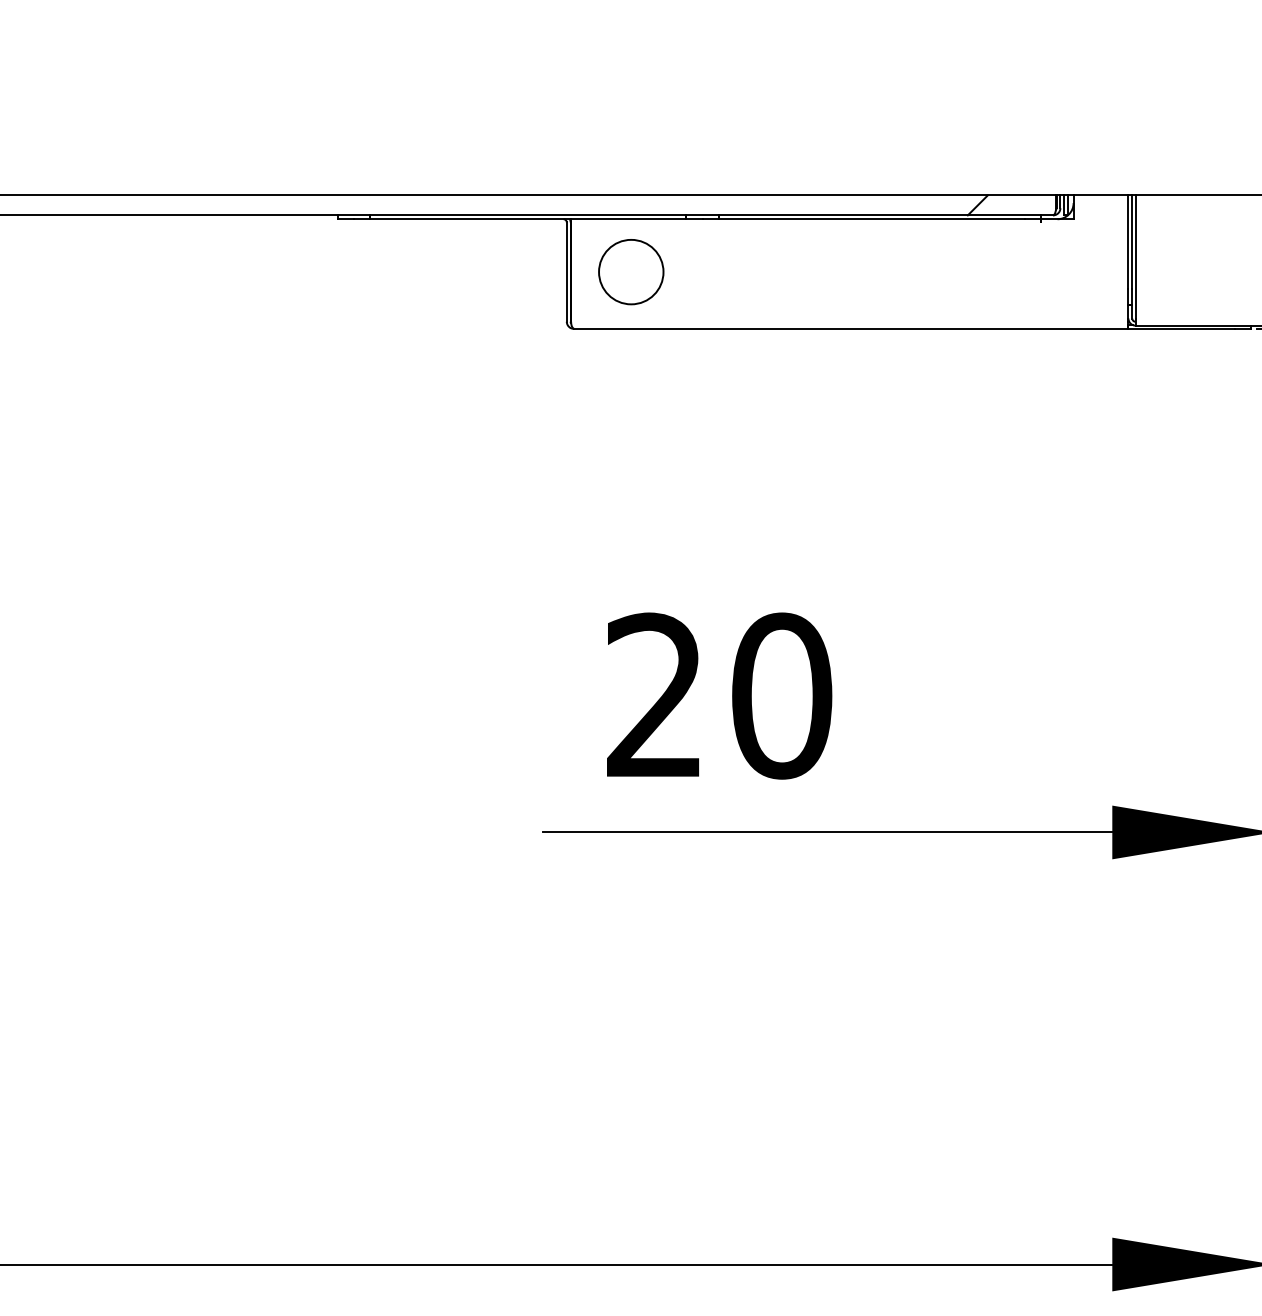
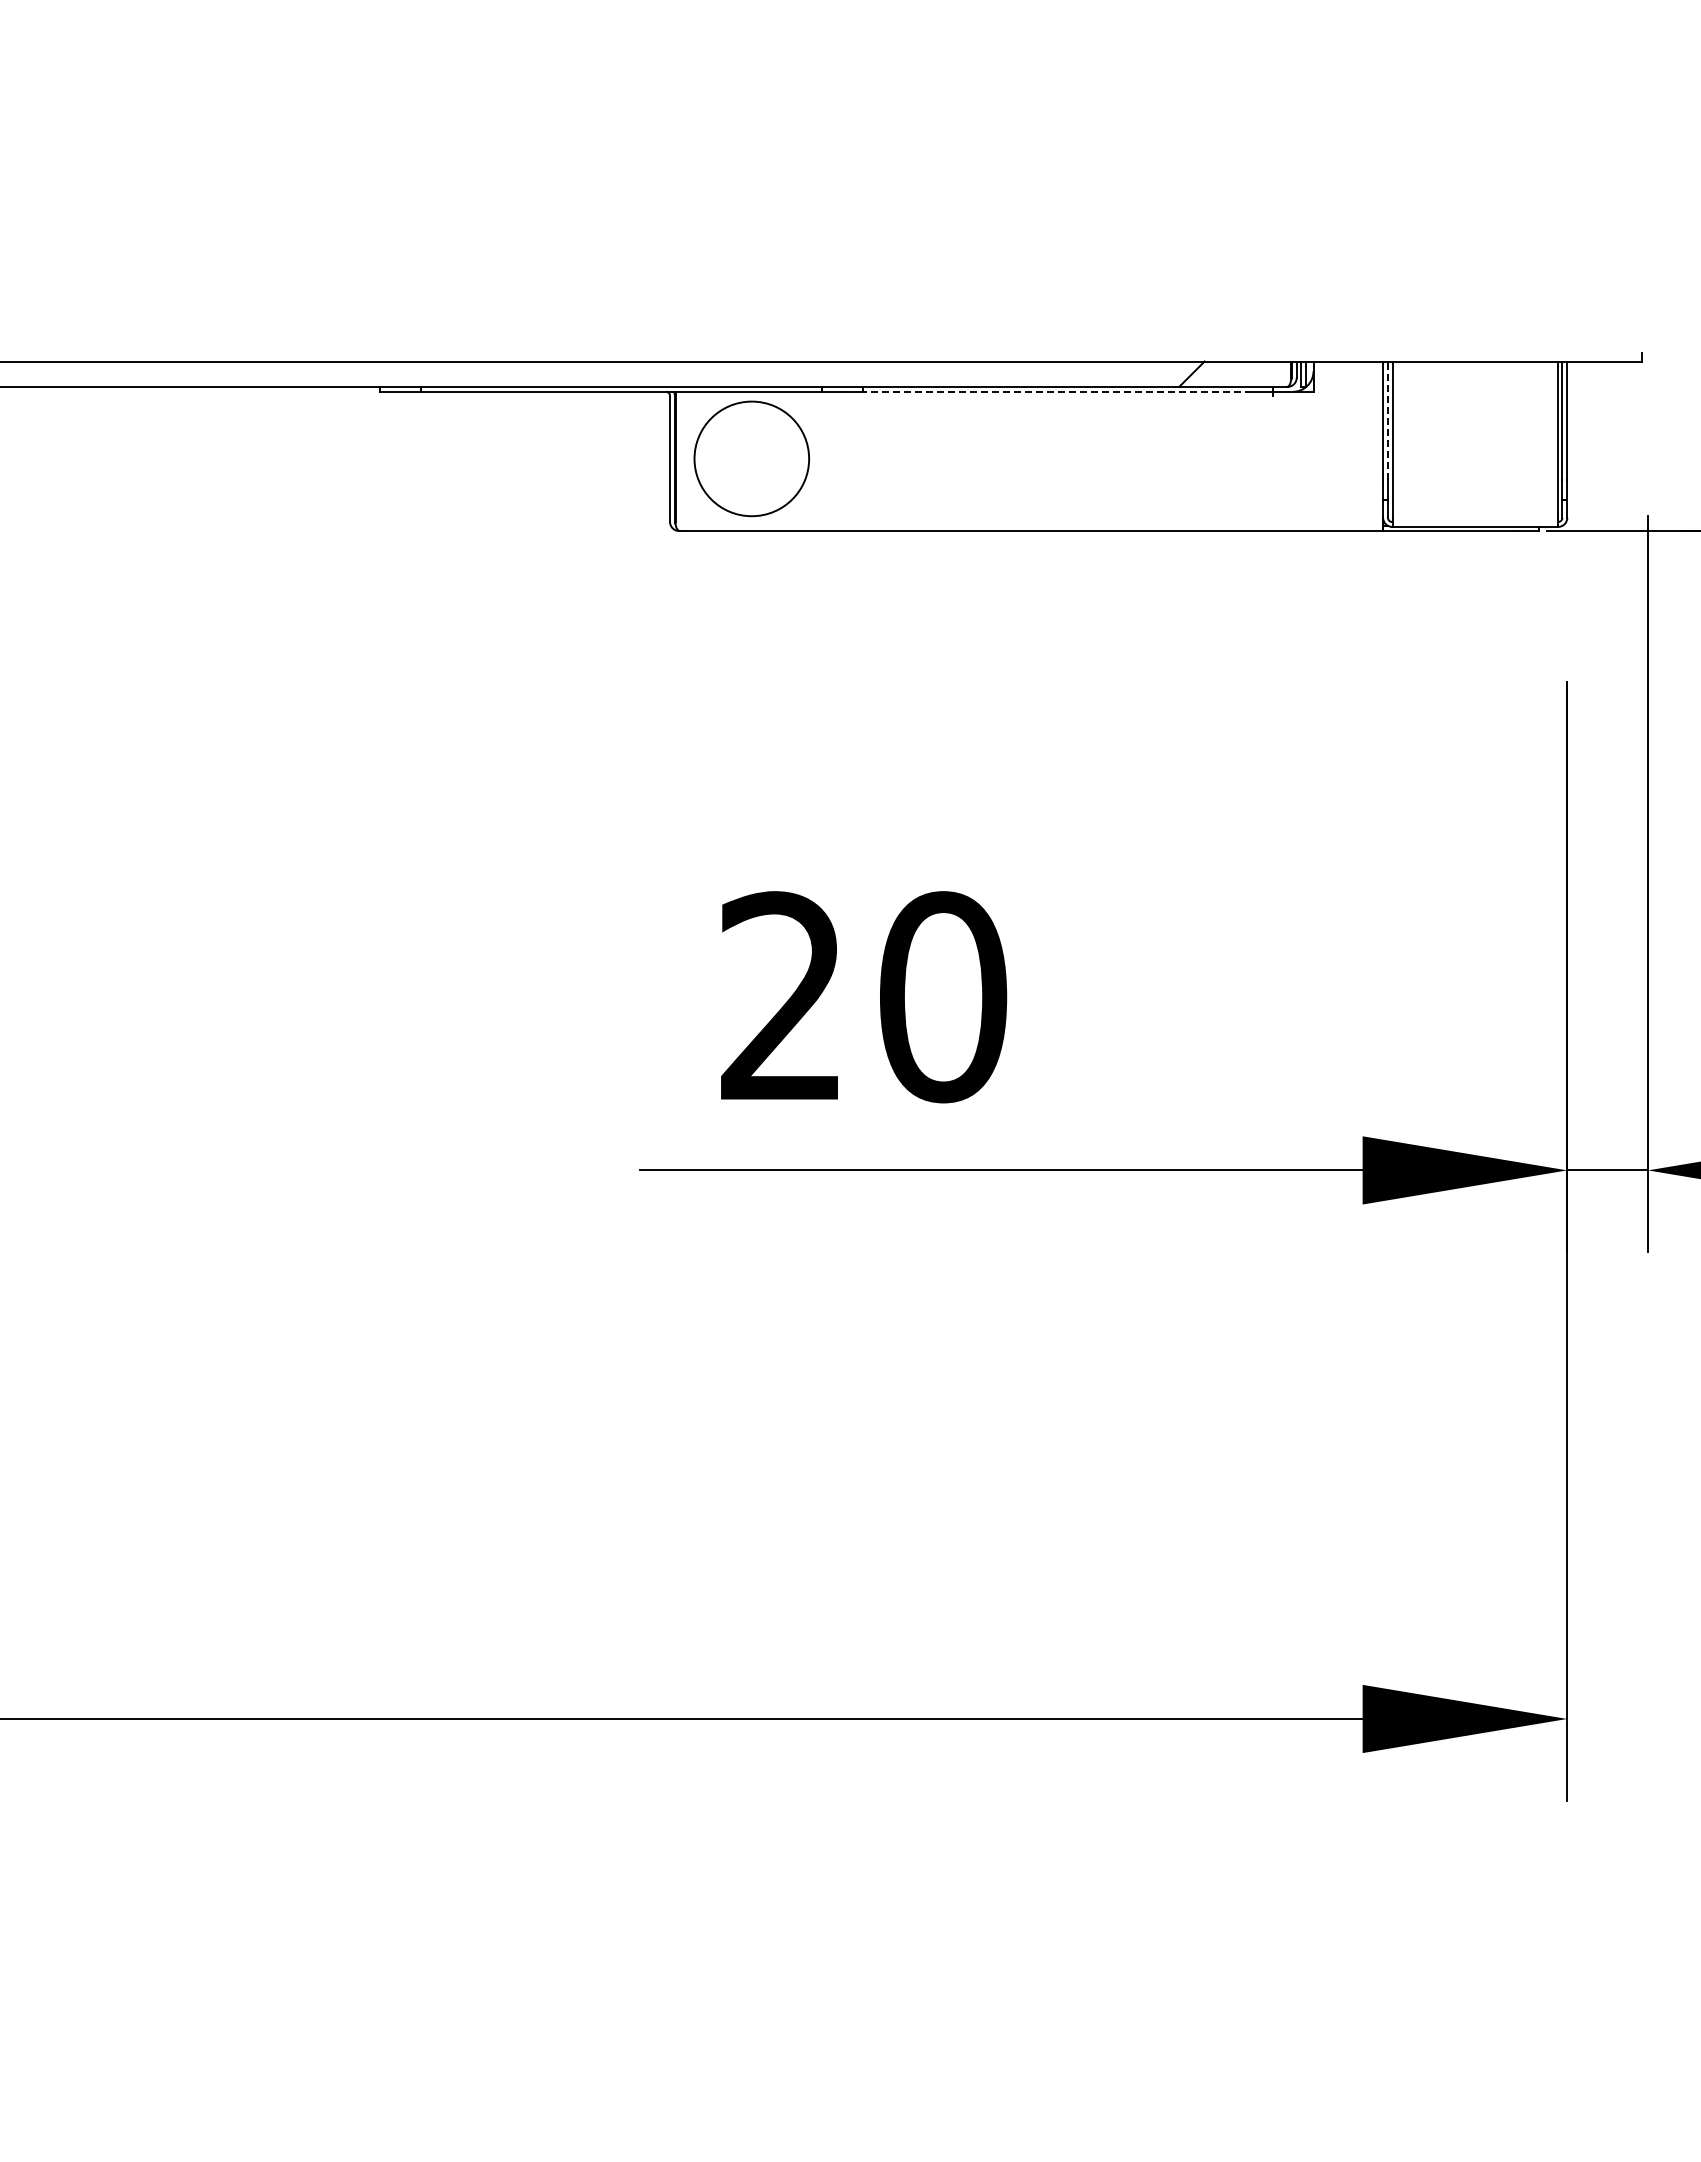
line: (871, 218) -> (1057, 391), solid -> dashed
line: (1132, 241) -> (1388, 420), solid -> dashed
circle: (630, 271) -> (751, 458), size x1.4

